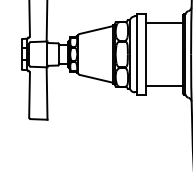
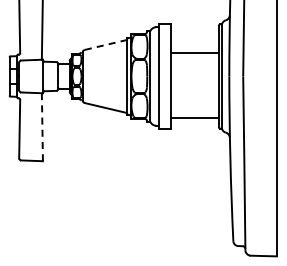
line: (164, 22) -> (194, 53), moved
line: (95, 29) -> (105, 44), solid -> dashed
line: (47, 93) -> (42, 127), solid -> dashed

